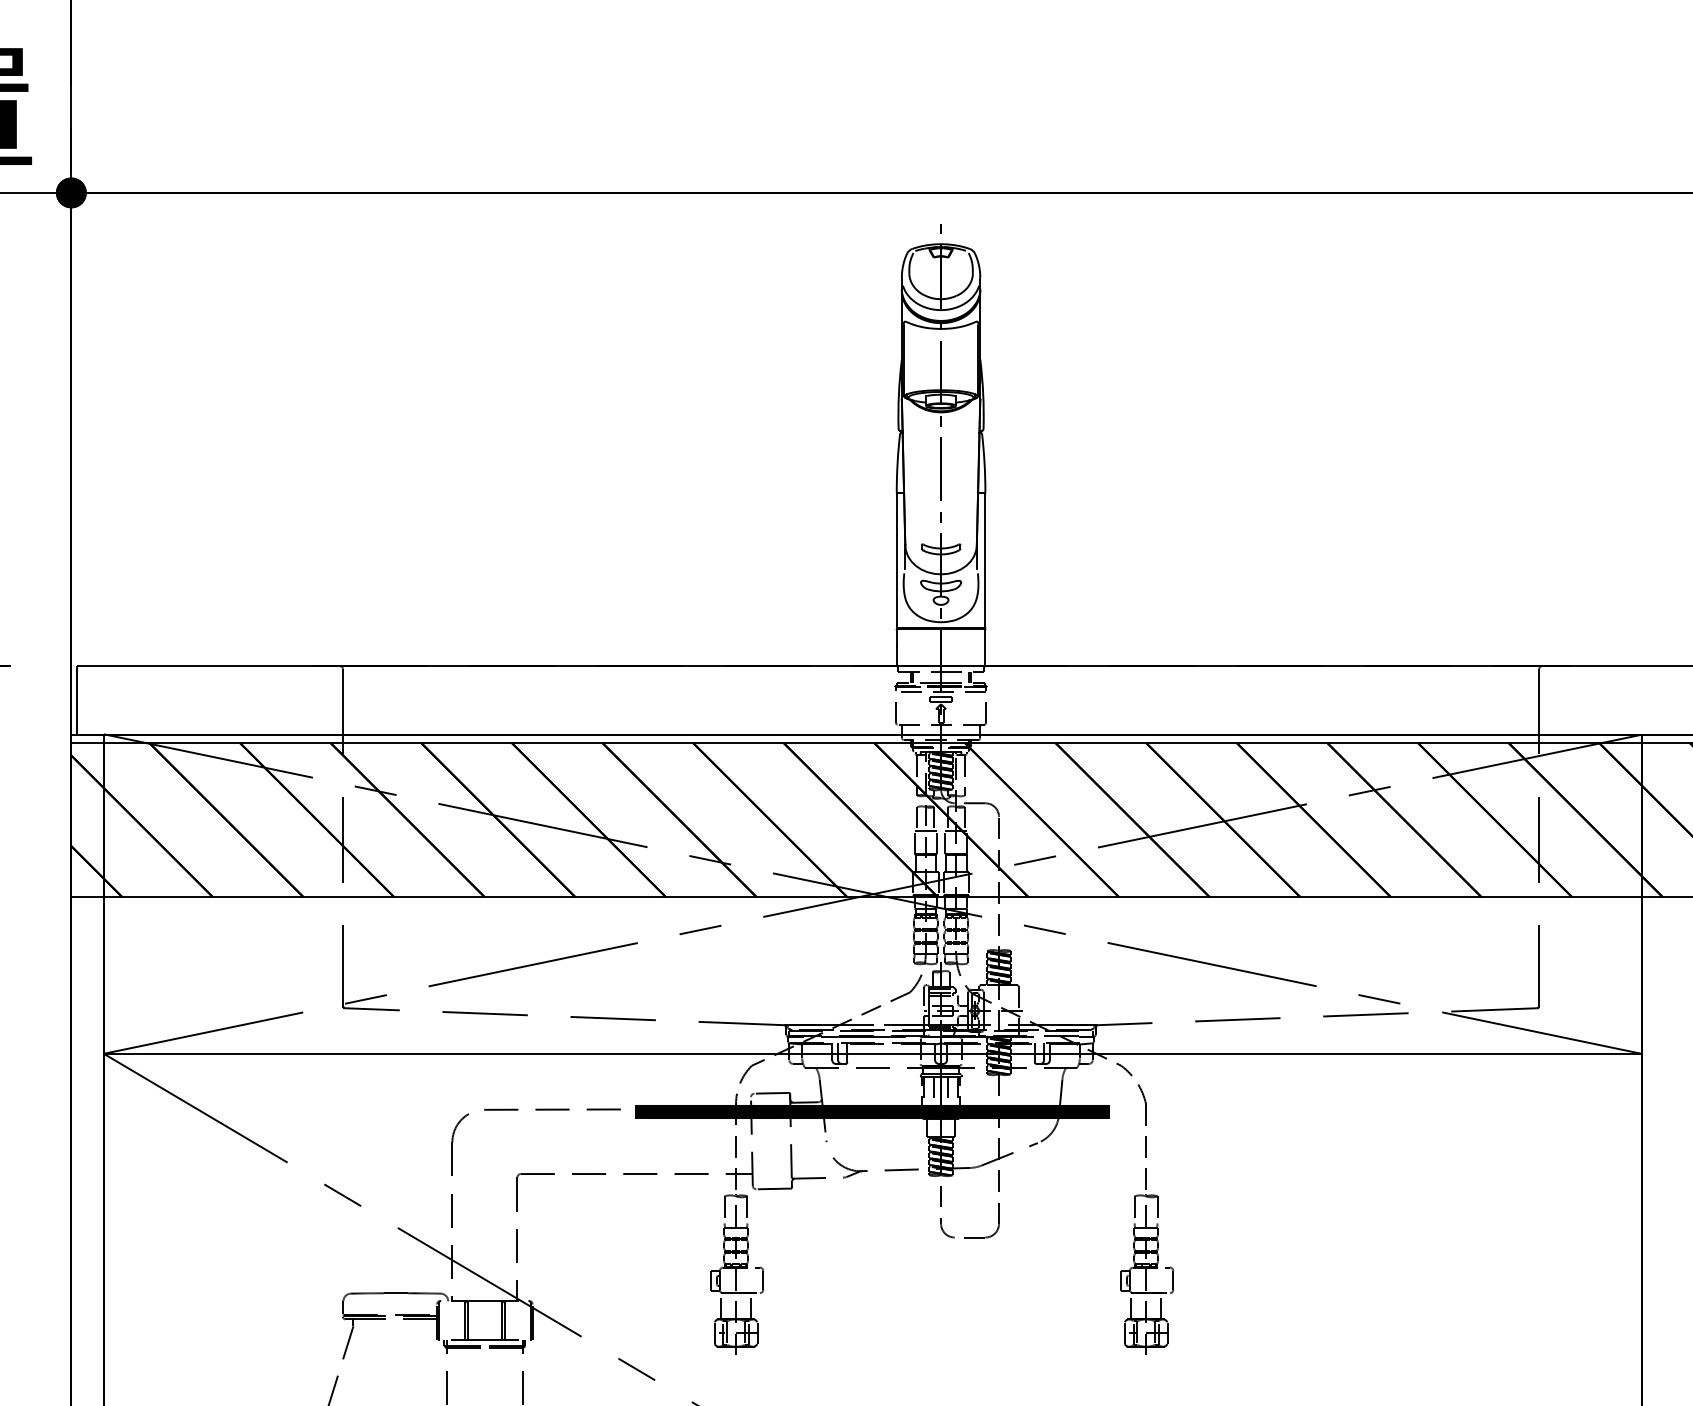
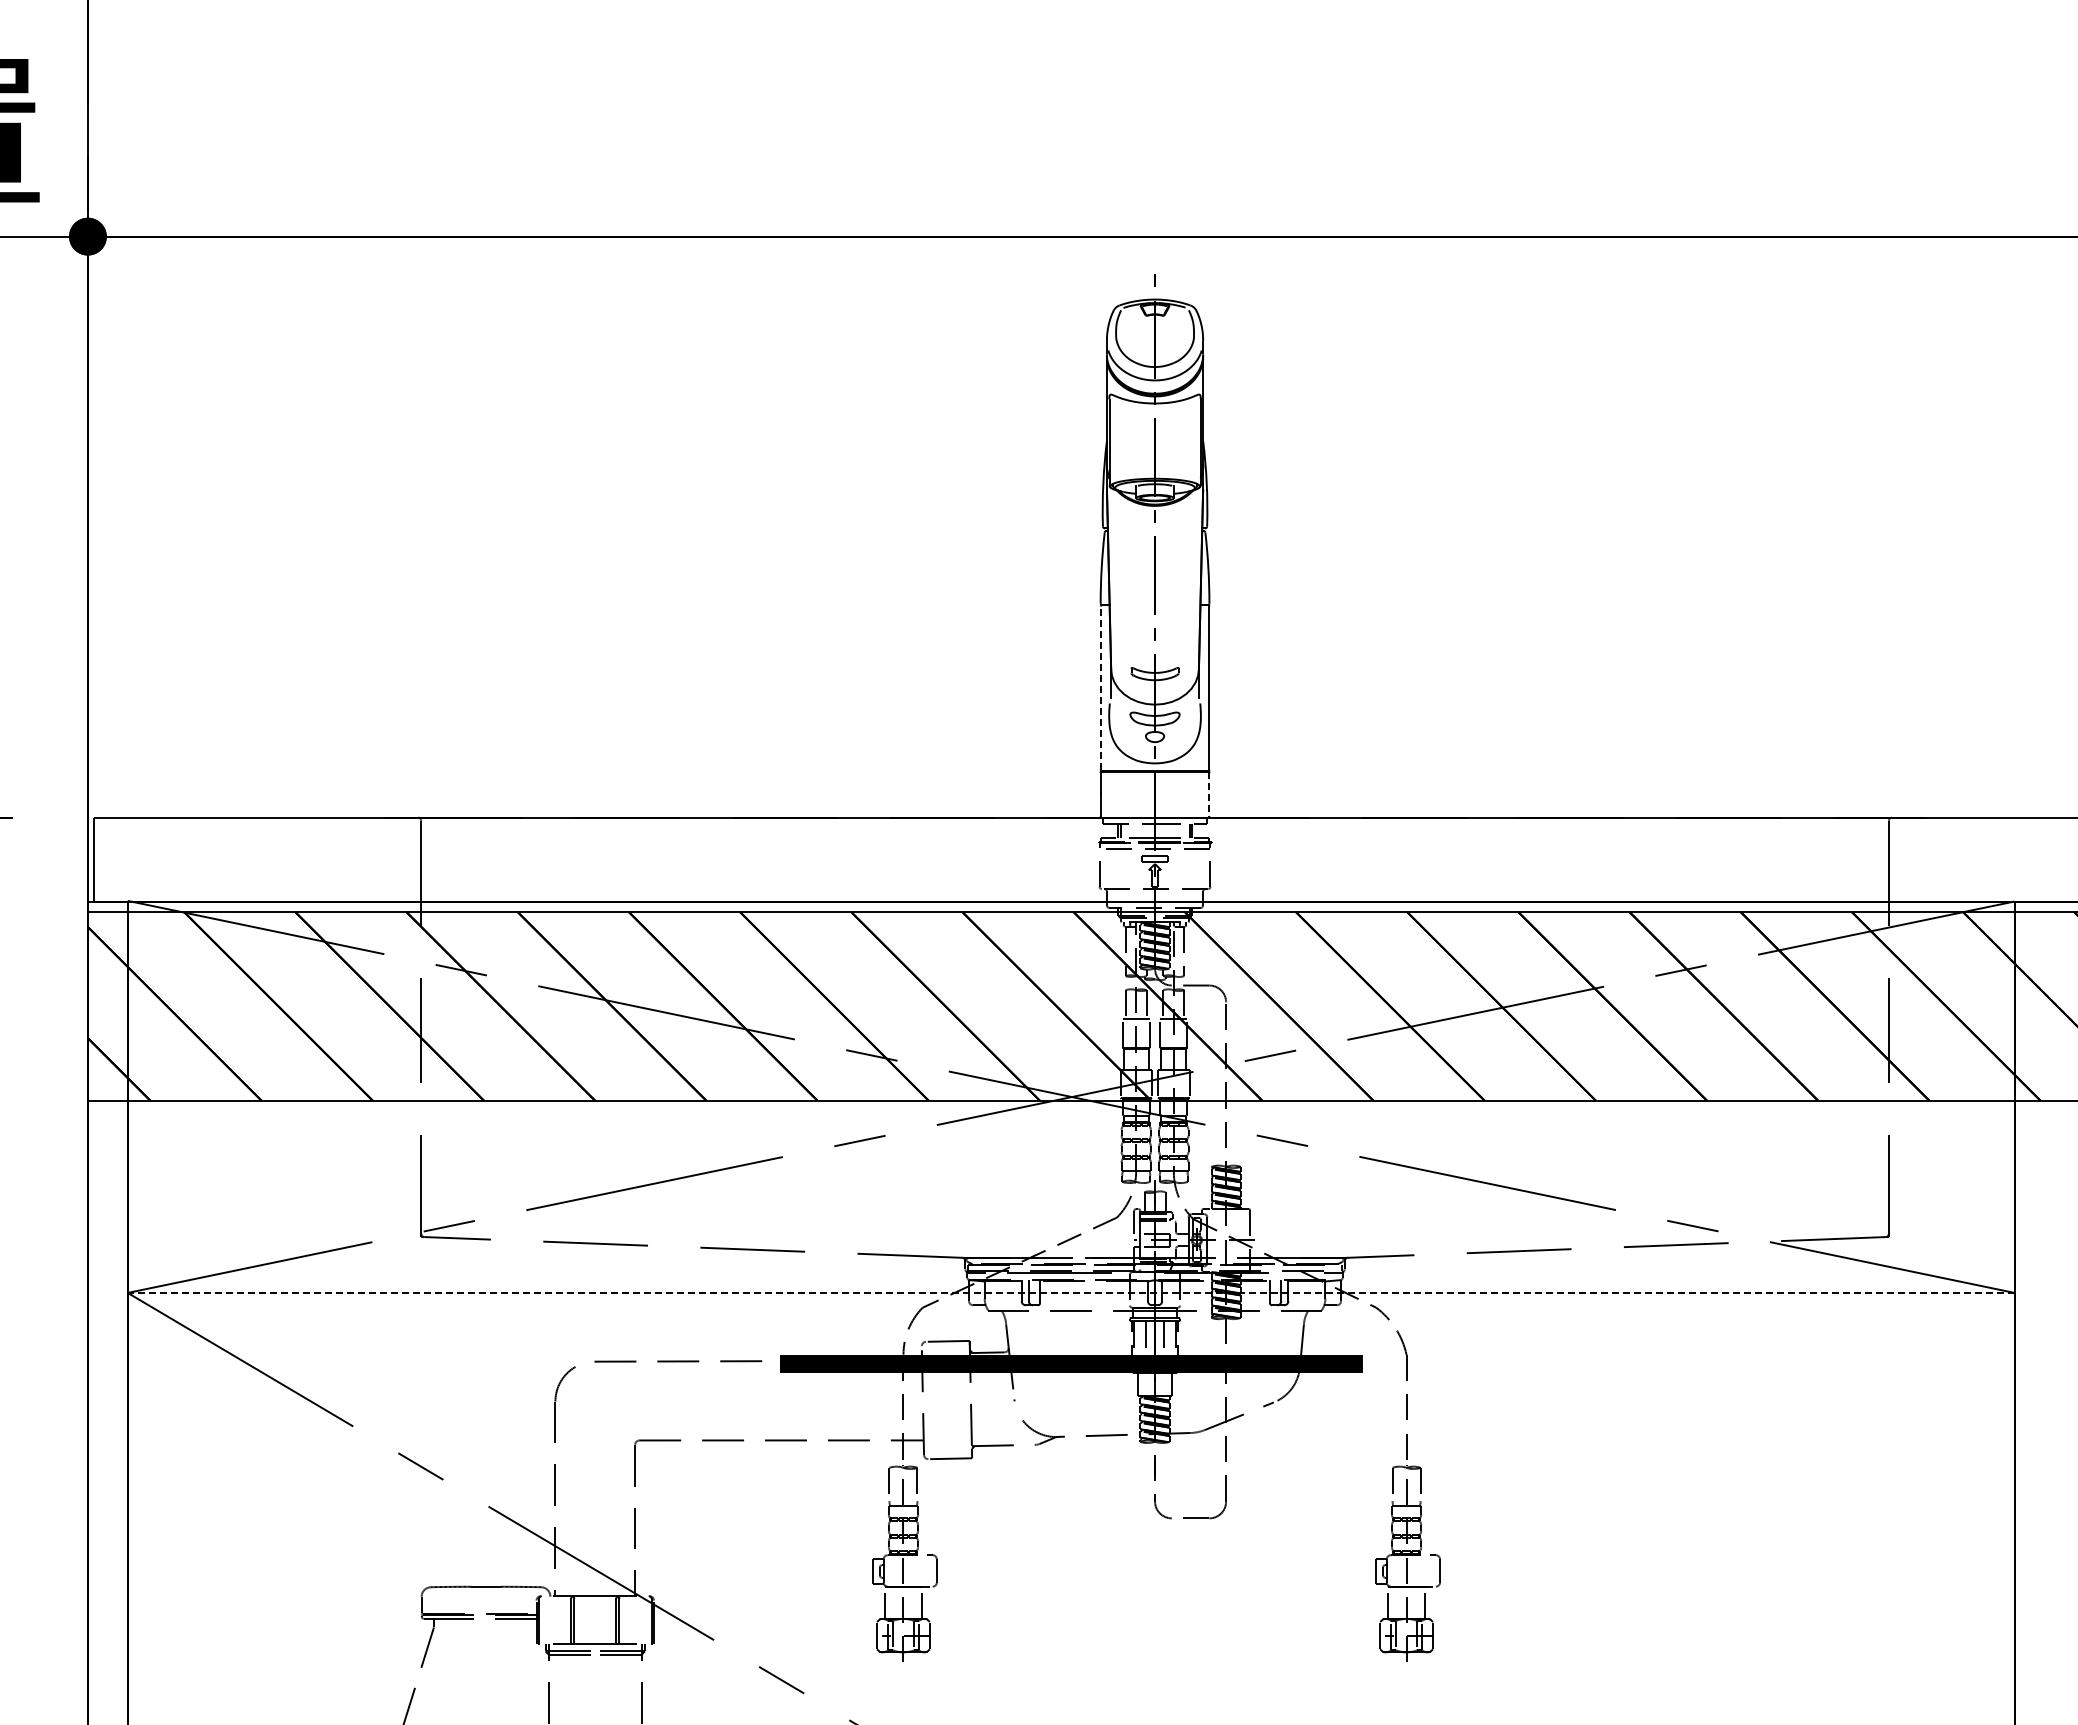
line: (896, 561) -> (1100, 688), solid -> dashed
line: (985, 648) -> (1209, 795), solid -> dashed
line: (872, 1053) -> (1070, 1292), solid -> dashed

